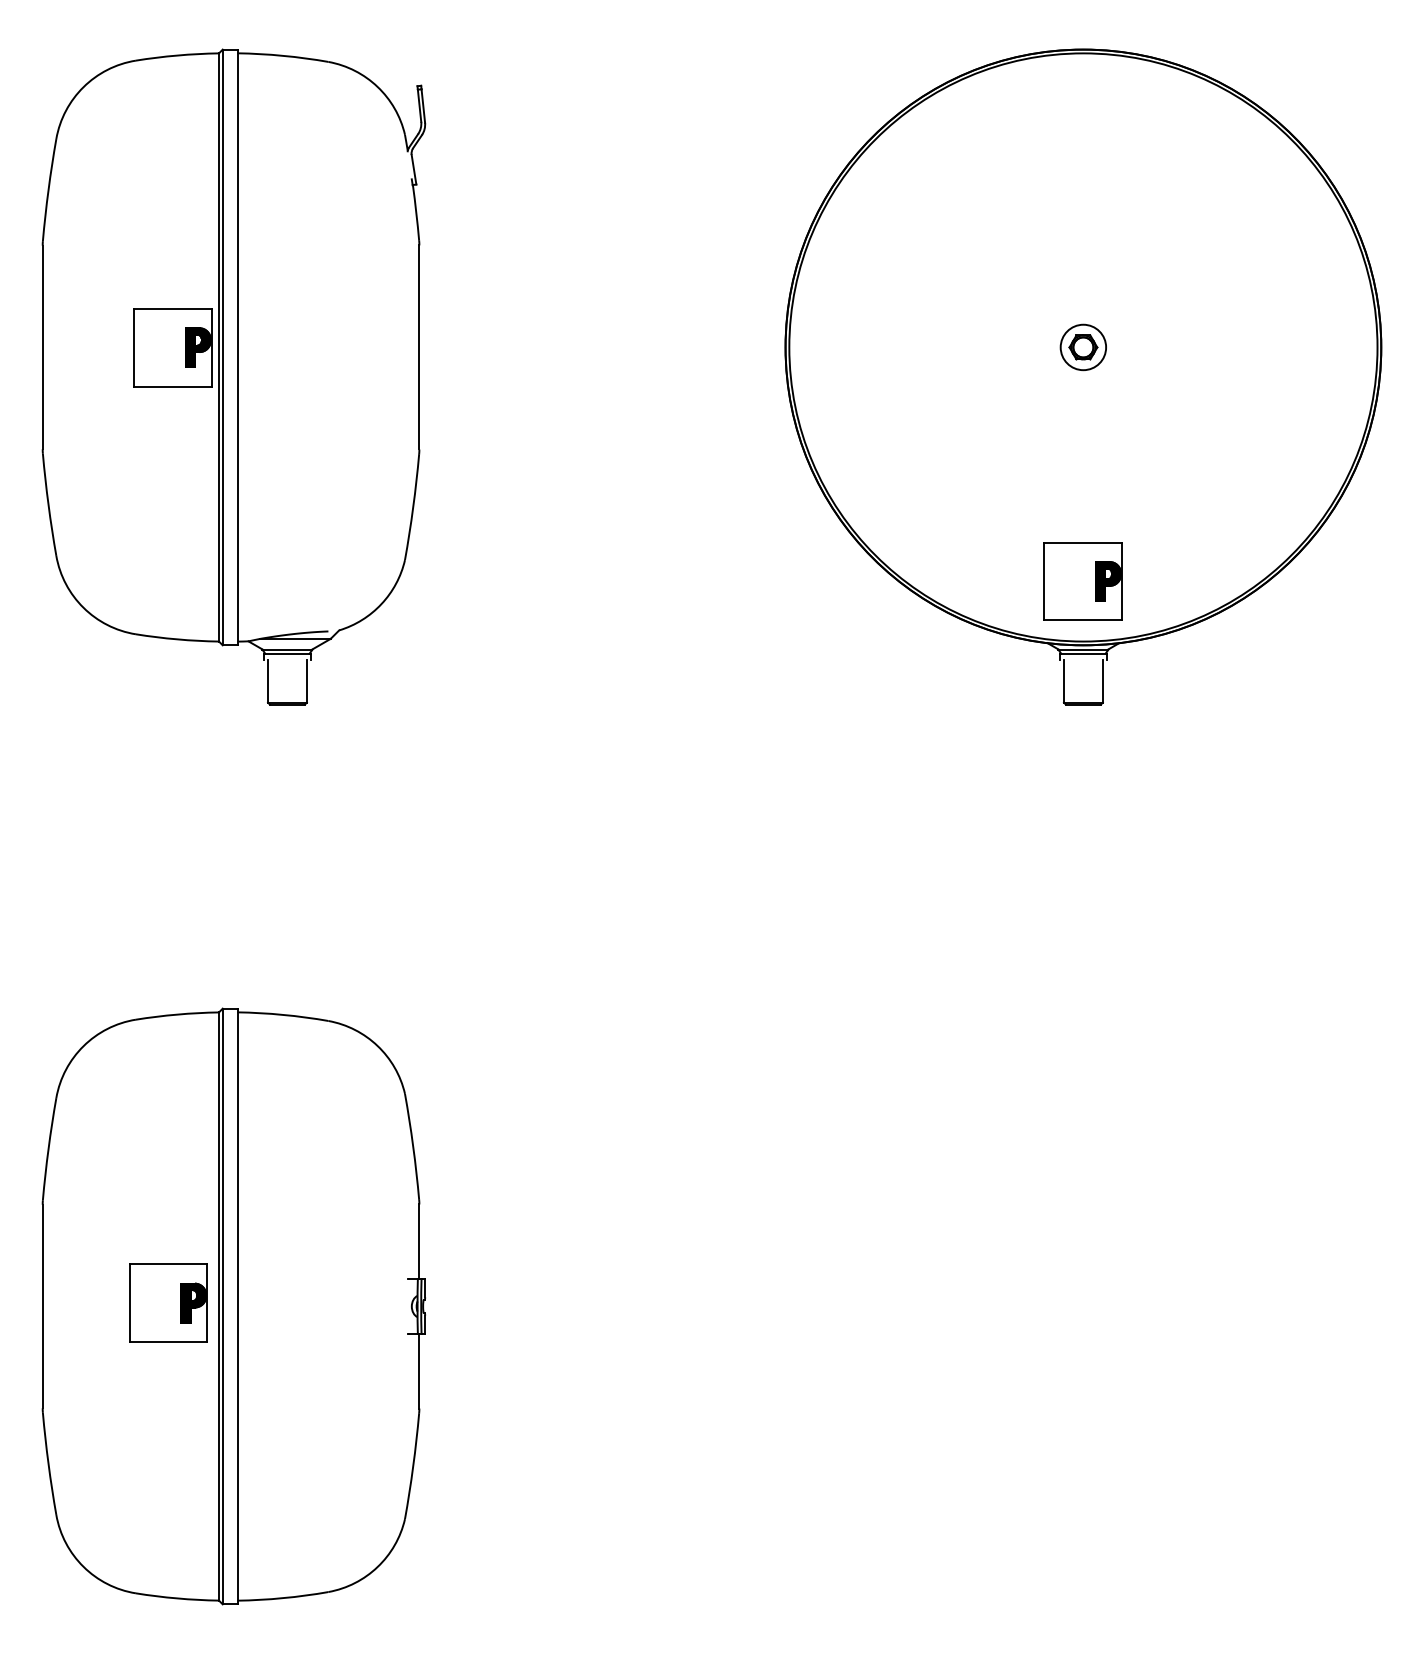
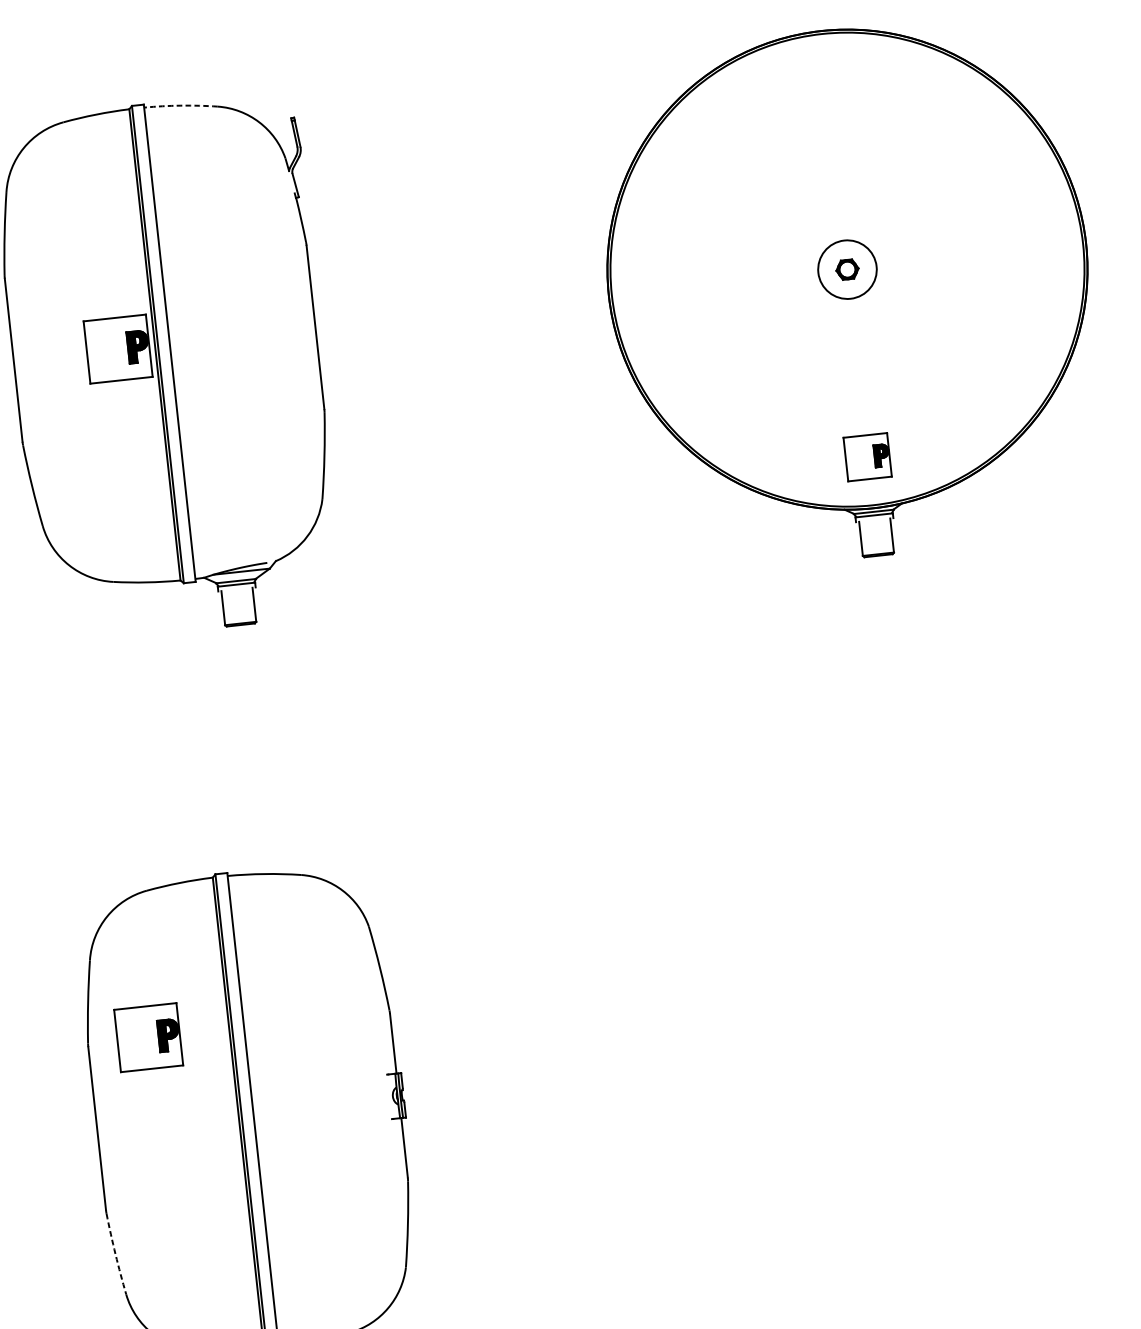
arc: (283, 55) -> (181, 105), solid -> dashed
circle: (1083, 347) -> (847, 269), size x1.6
part: (1082, 581) -> (867, 457), size x0.7
part: (168, 1302) -> (148, 1037), moved
arc: (48, 1464) -> (115, 1254), solid -> dashed

